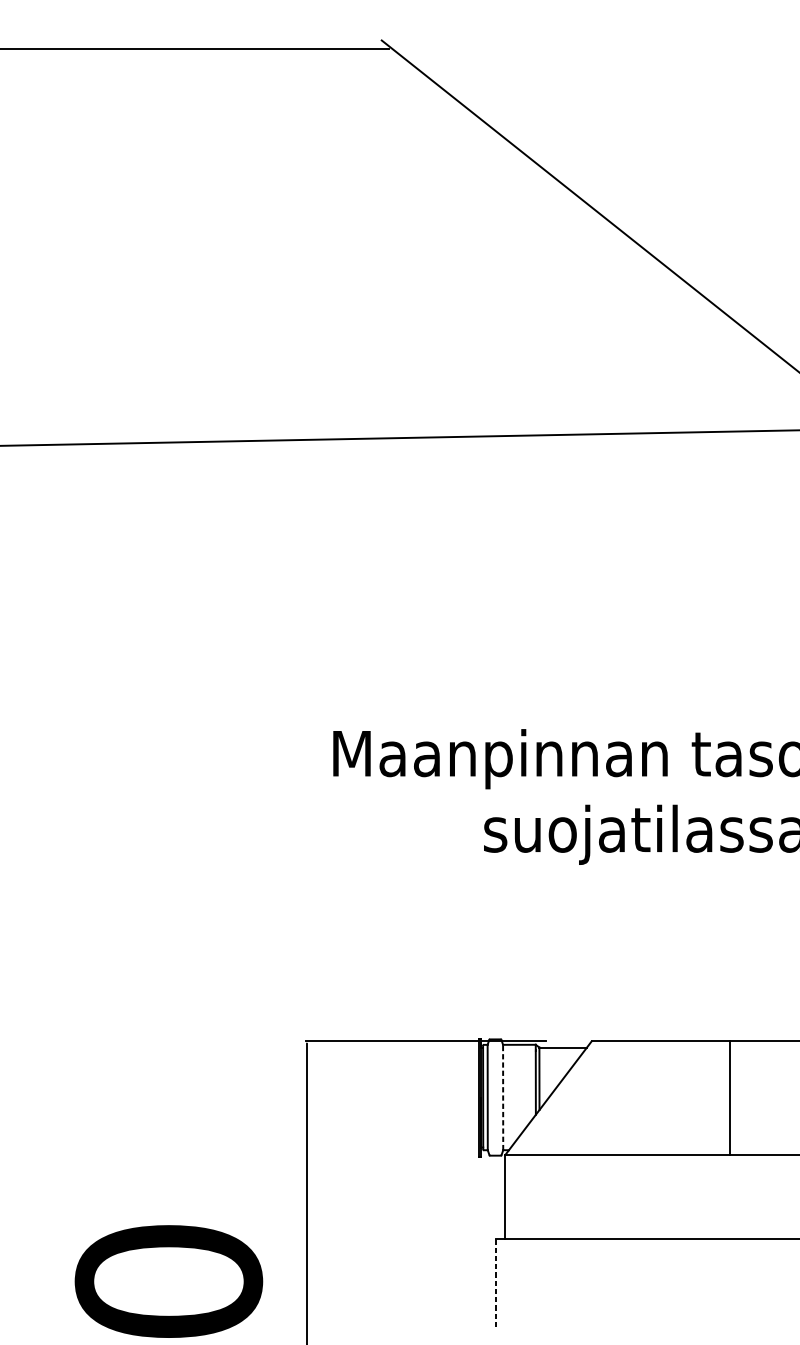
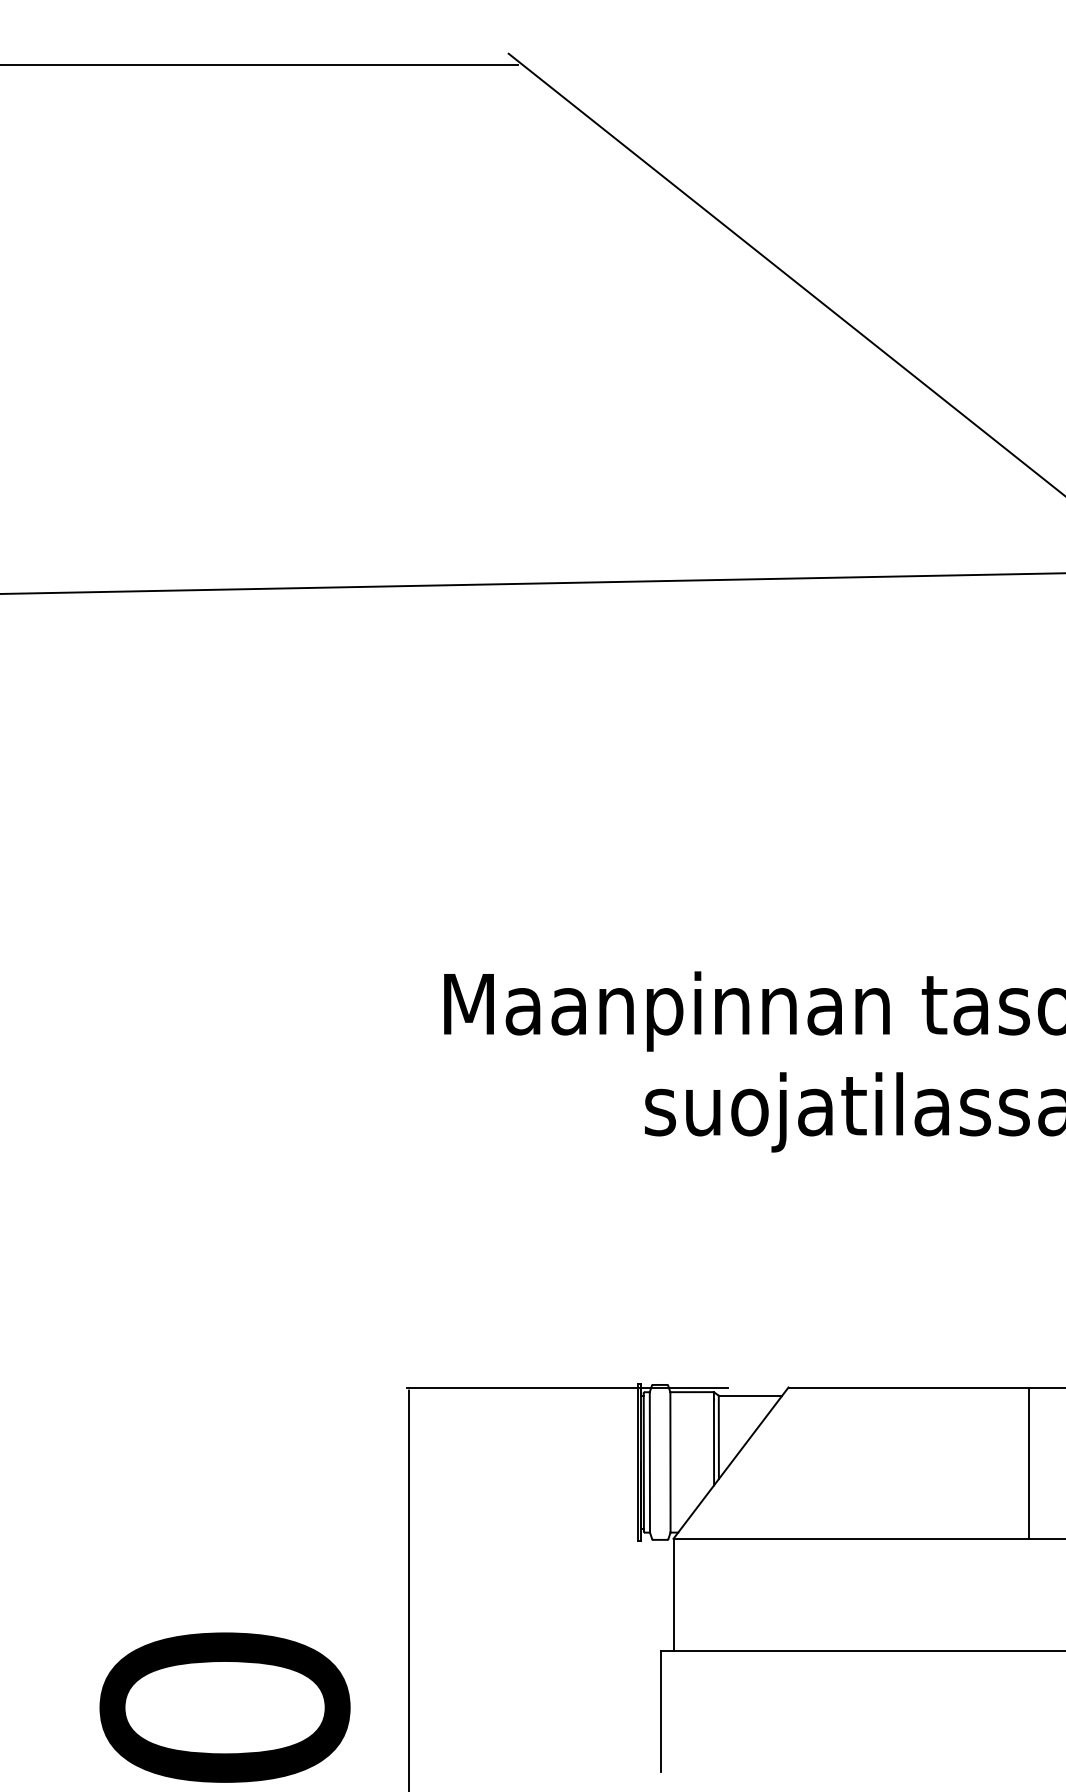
line: (503, 1096) -> (670, 1461), dashed -> solid
line: (730, 1097) -> (1029, 1462), moved
line: (496, 1284) -> (661, 1711), dashed -> solid

